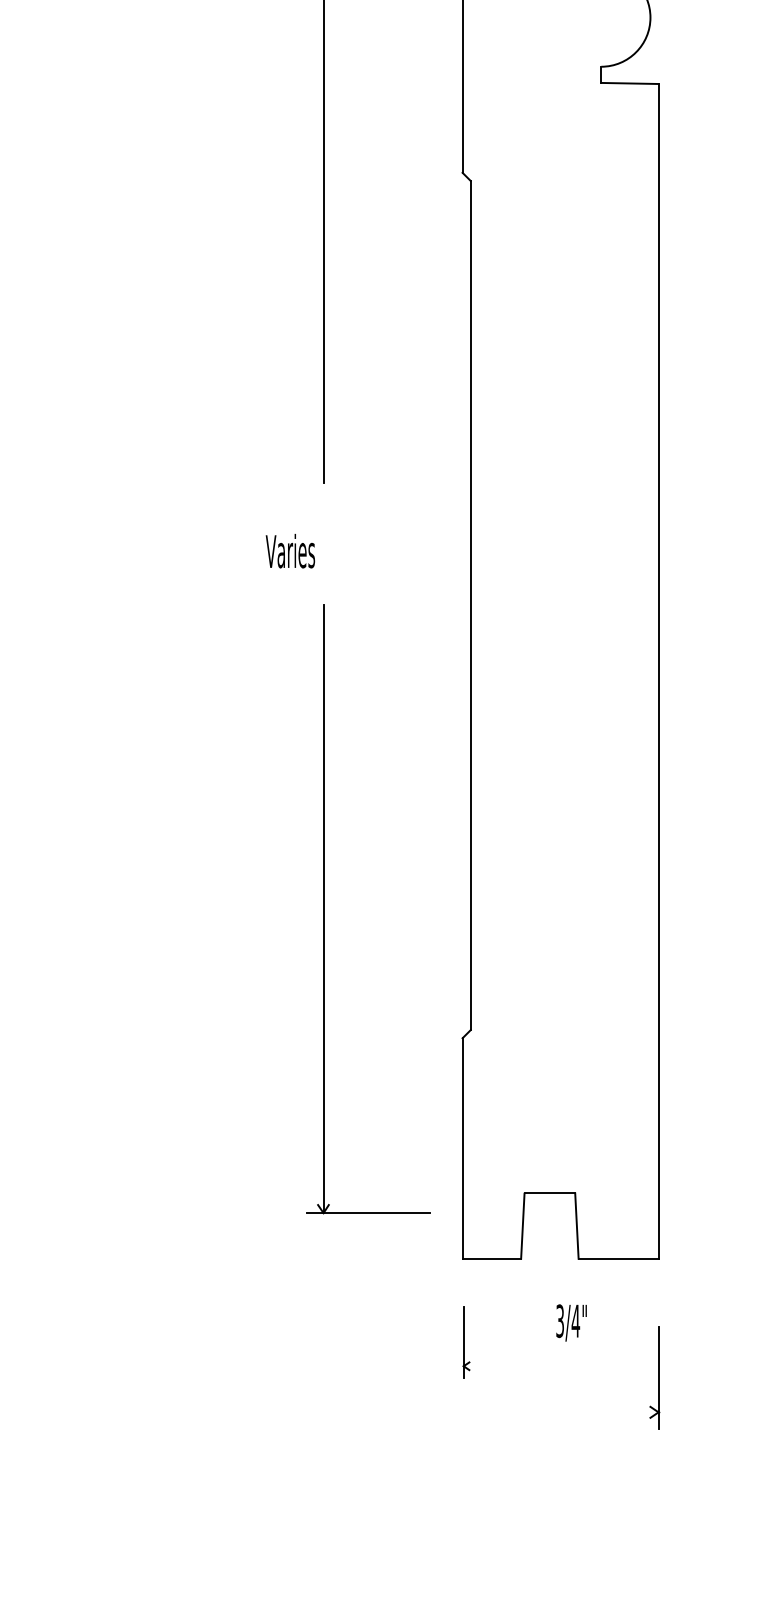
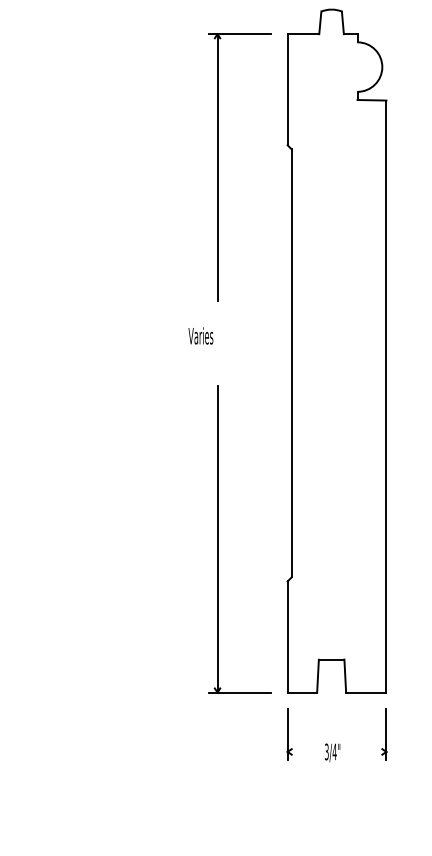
part: (325, 909) -> (218, 539), moved
text: (571, 1322) -> (332, 752), moved
part: (466, 1342) -> (289, 734), size x1.43
part: (654, 1377) -> (384, 734), moved

